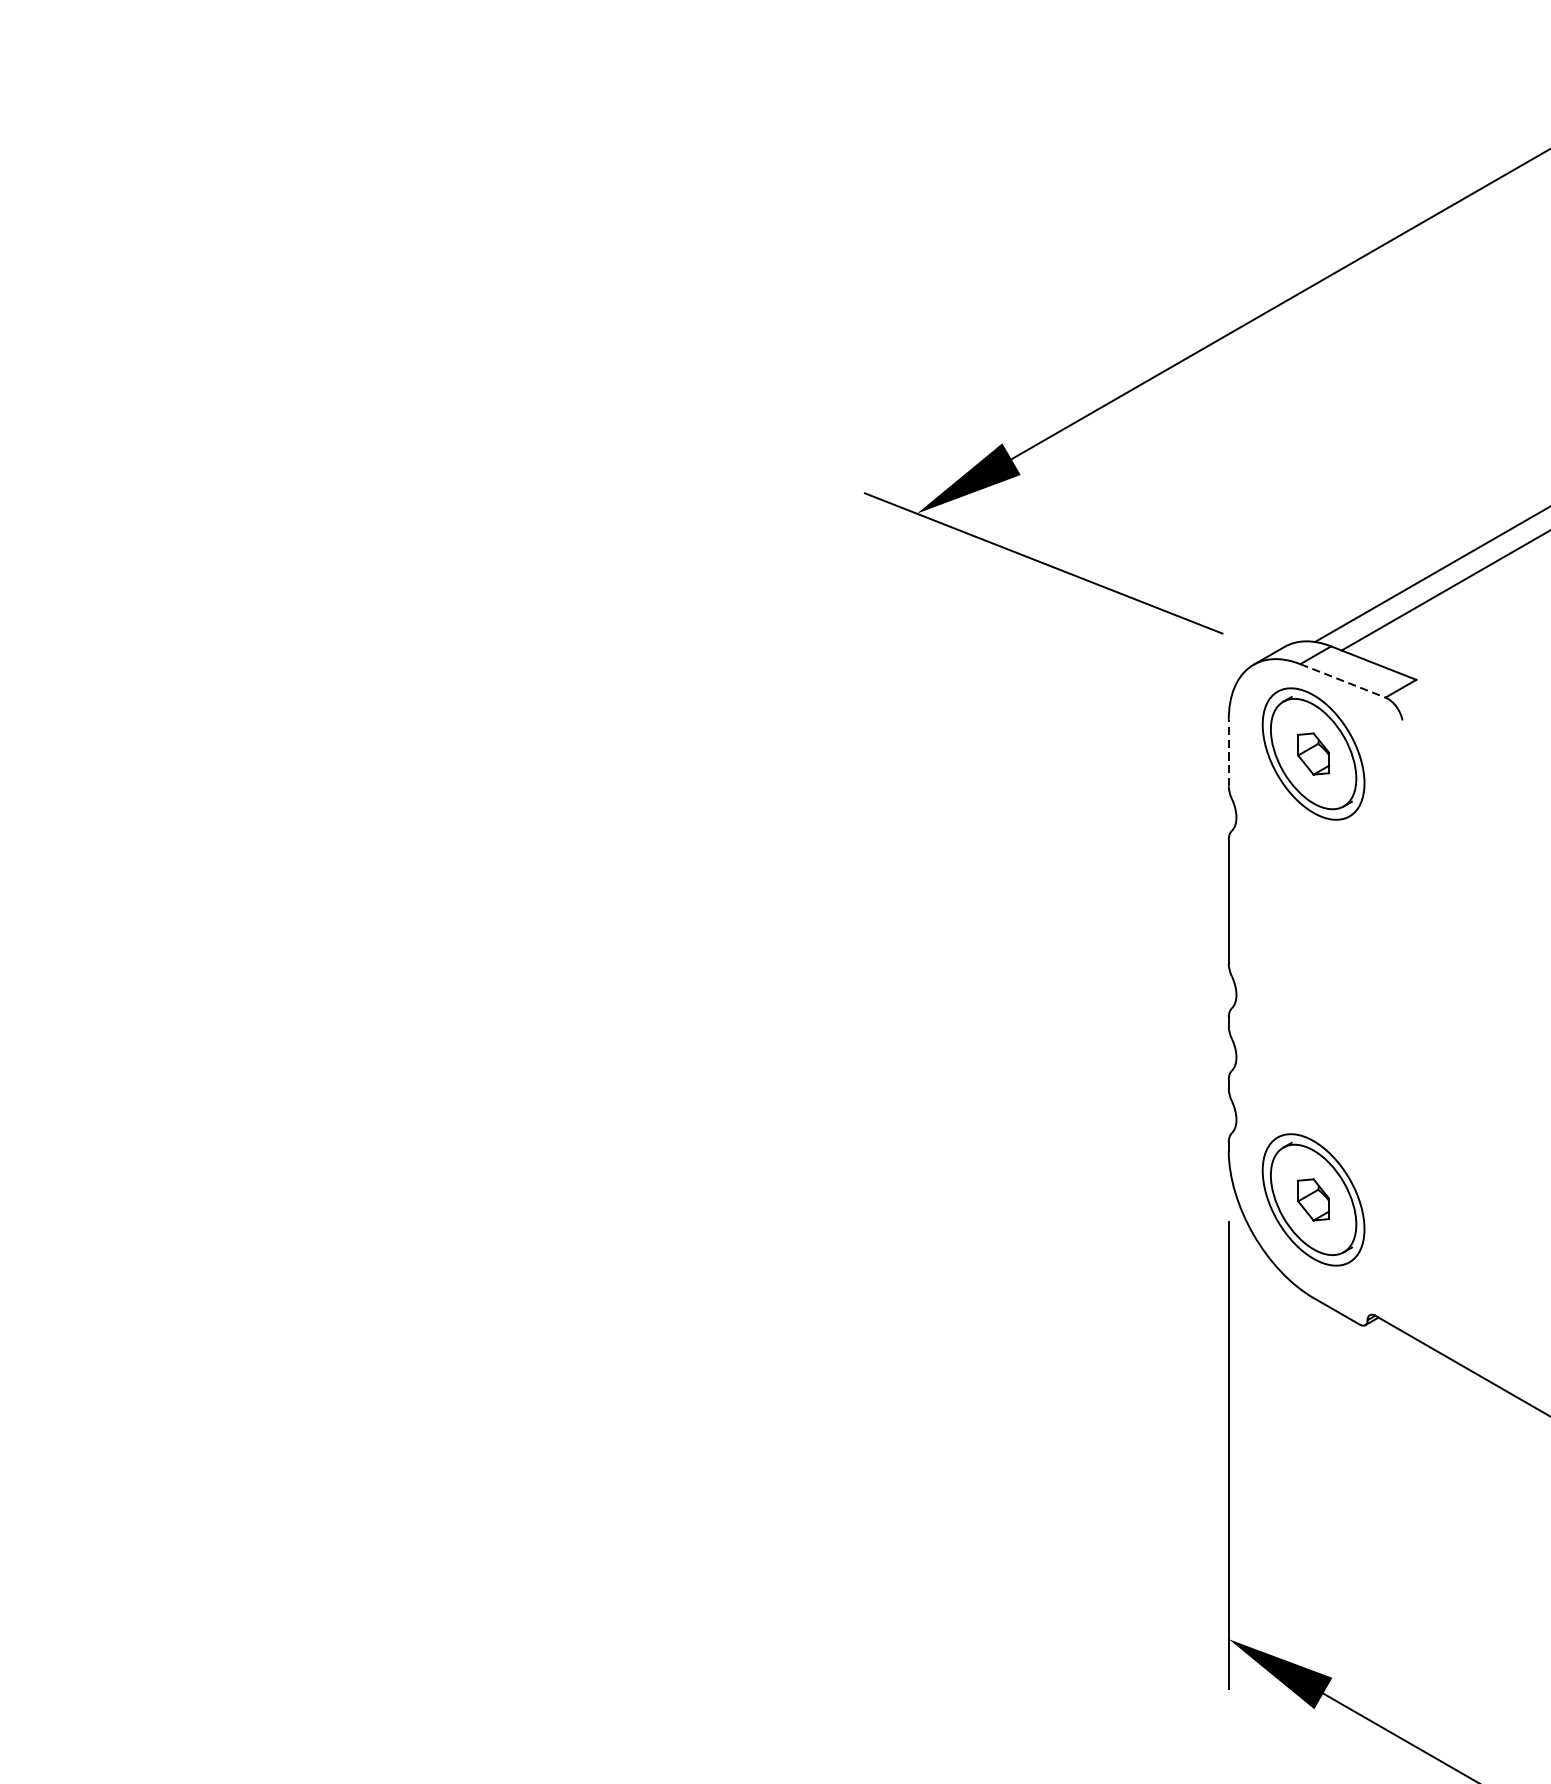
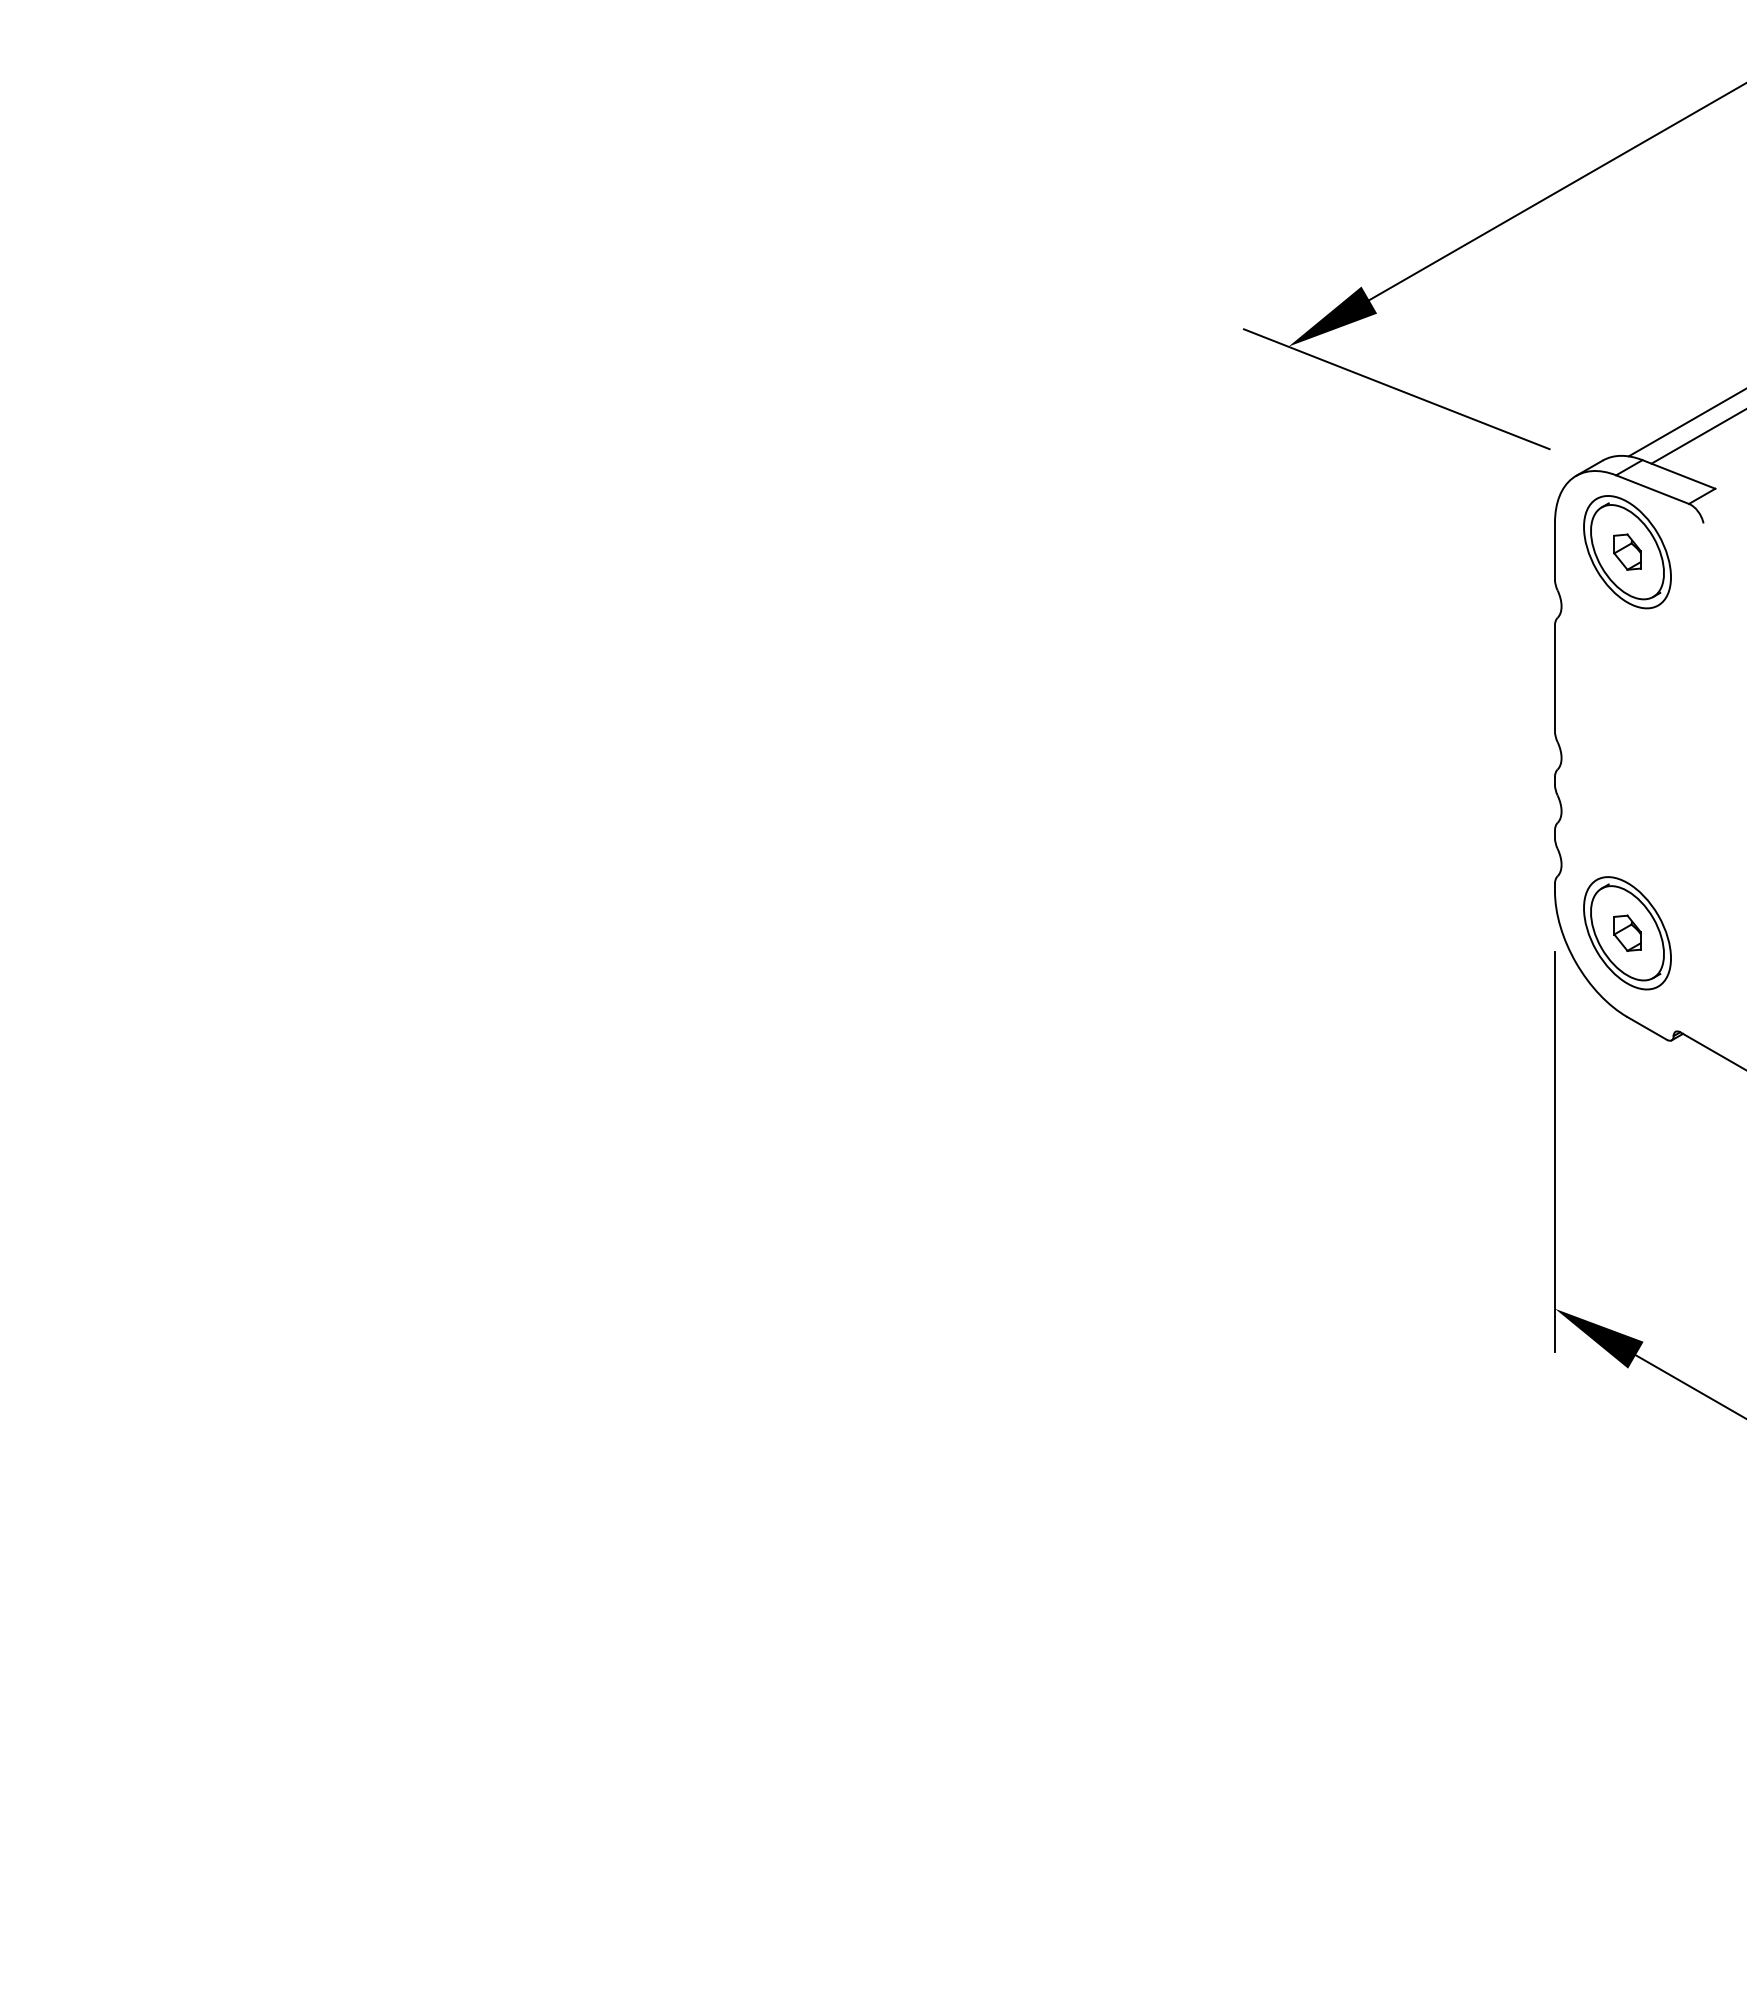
line: (1344, 680) -> (1653, 489), dashed -> solid
line: (1228, 752) -> (1554, 550), dashed -> solid

